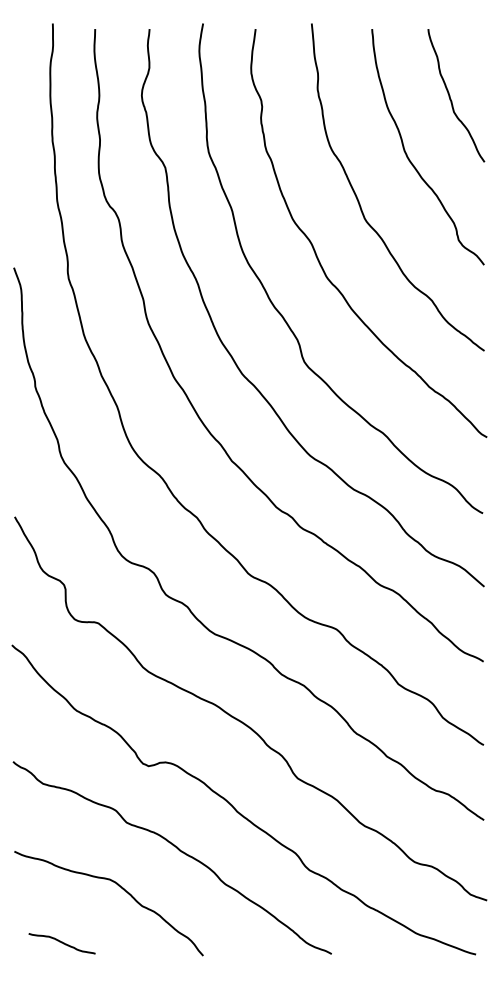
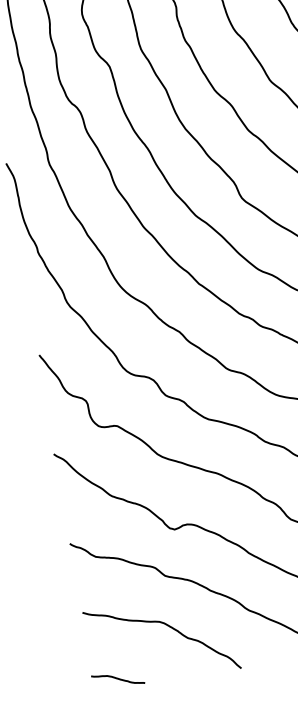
curve: (61, 943) -> (117, 679), moved

